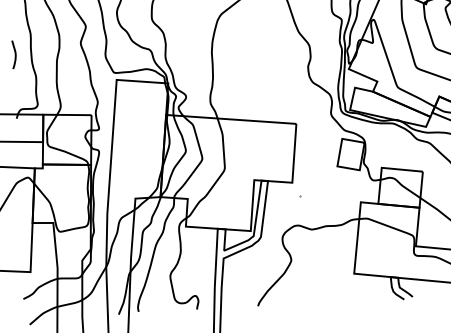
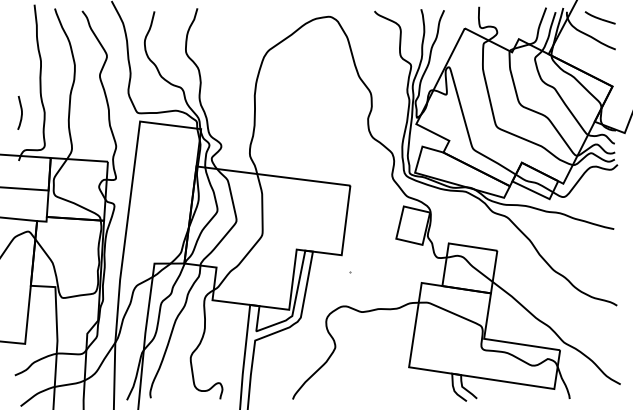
curve: (15, 54) -> (21, 112), moved

